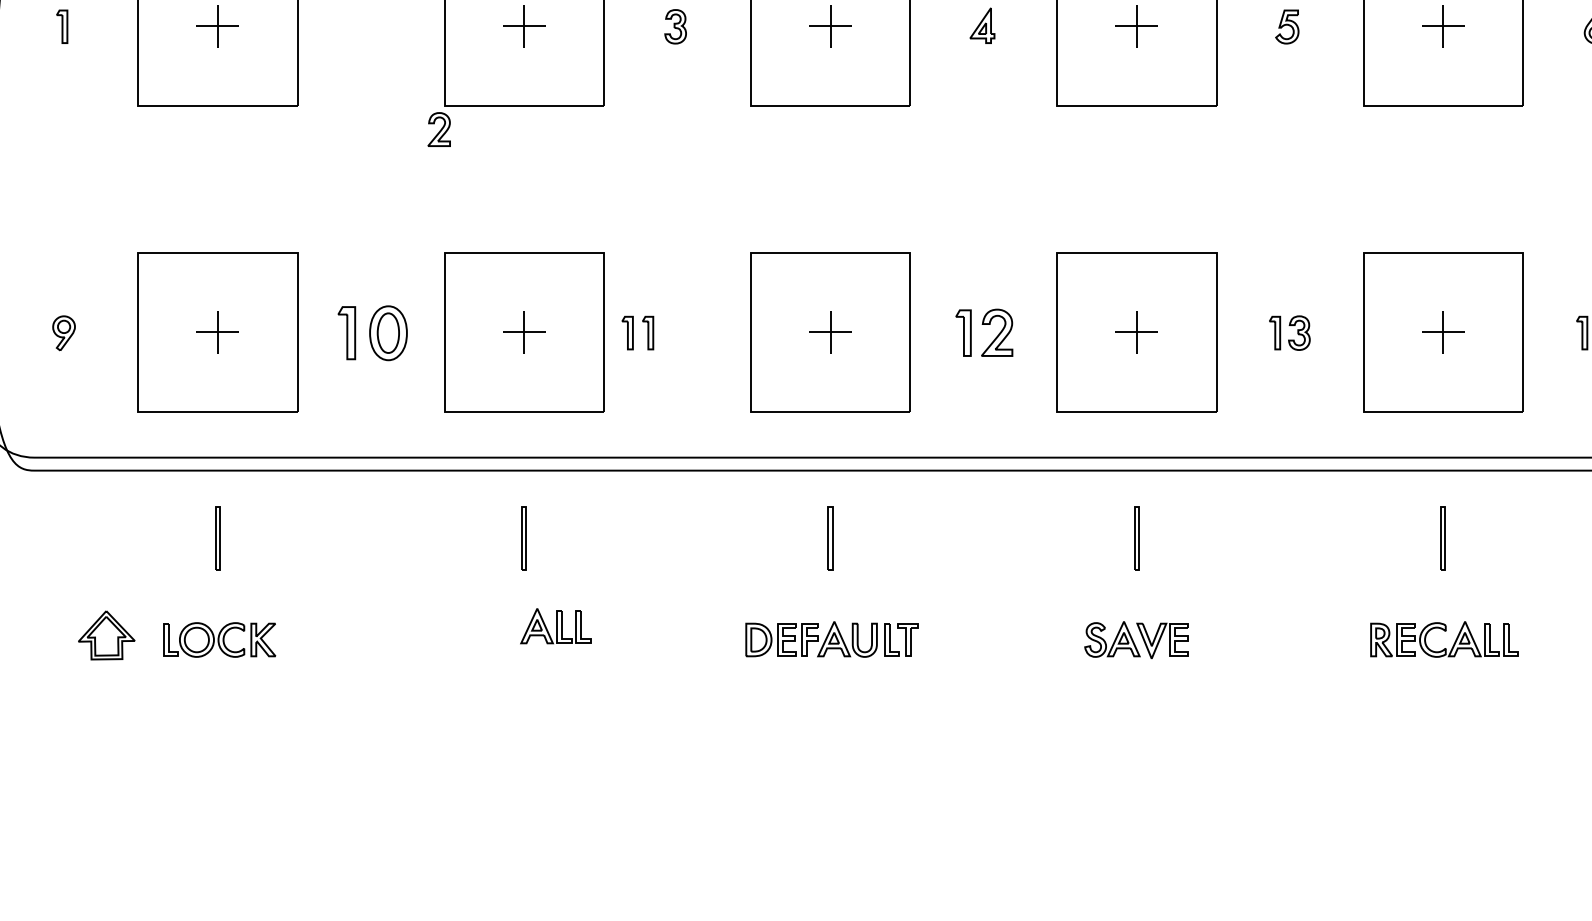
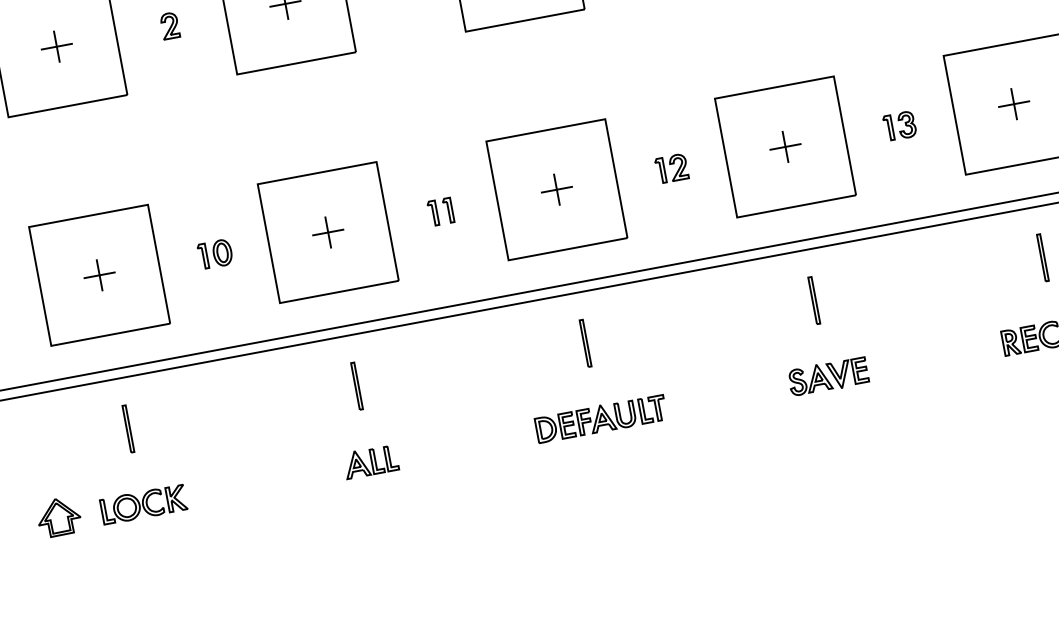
part: (438, 129) -> (169, 25), moved
part: (372, 332) -> (215, 253), size x0.62
part: (637, 332) -> (440, 211), moved
part: (984, 332) -> (671, 168), size x0.71
part: (555, 626) -> (370, 461), moved

